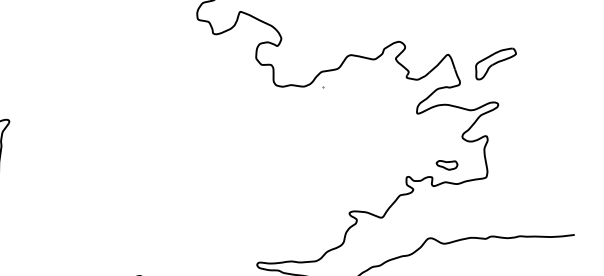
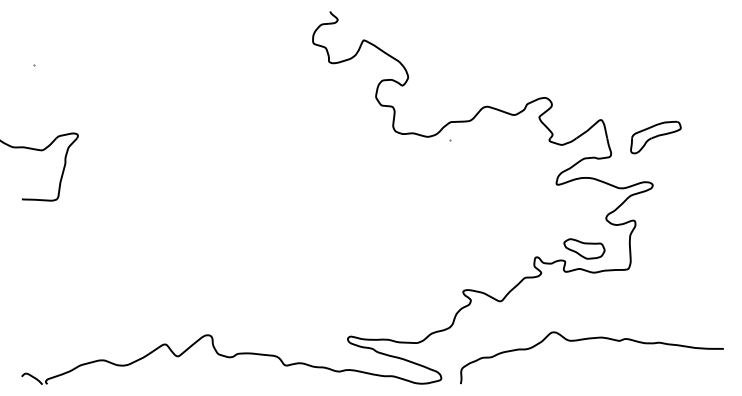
part: (447, 164) -> (584, 248), size x1.67

